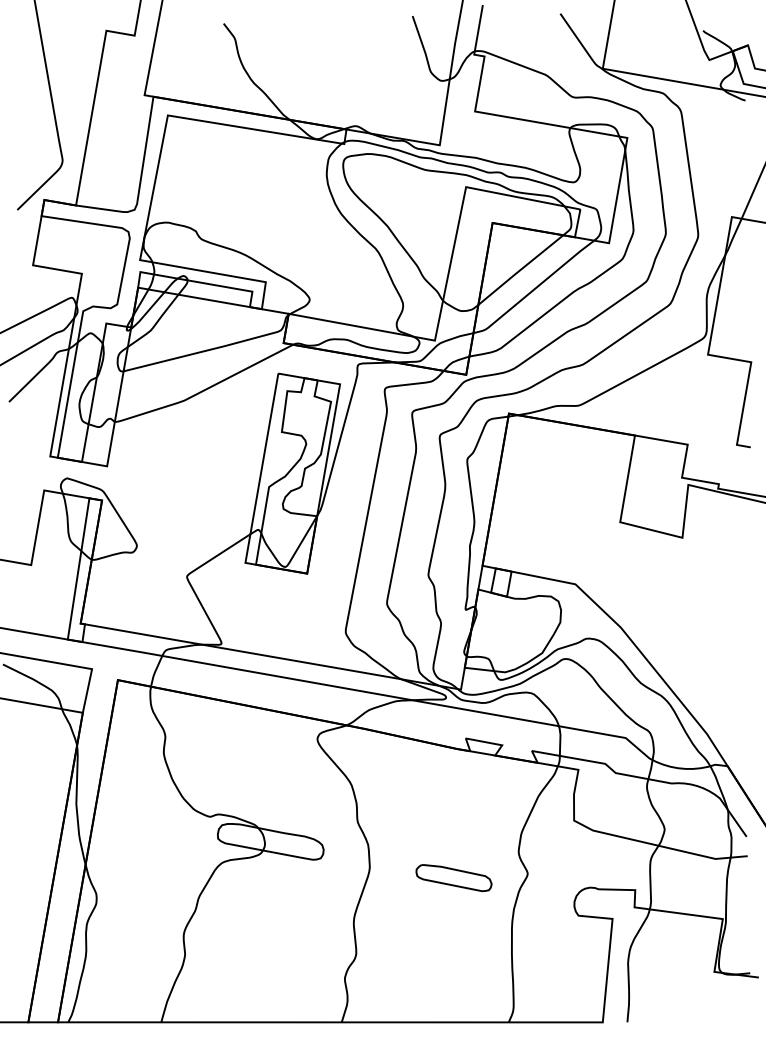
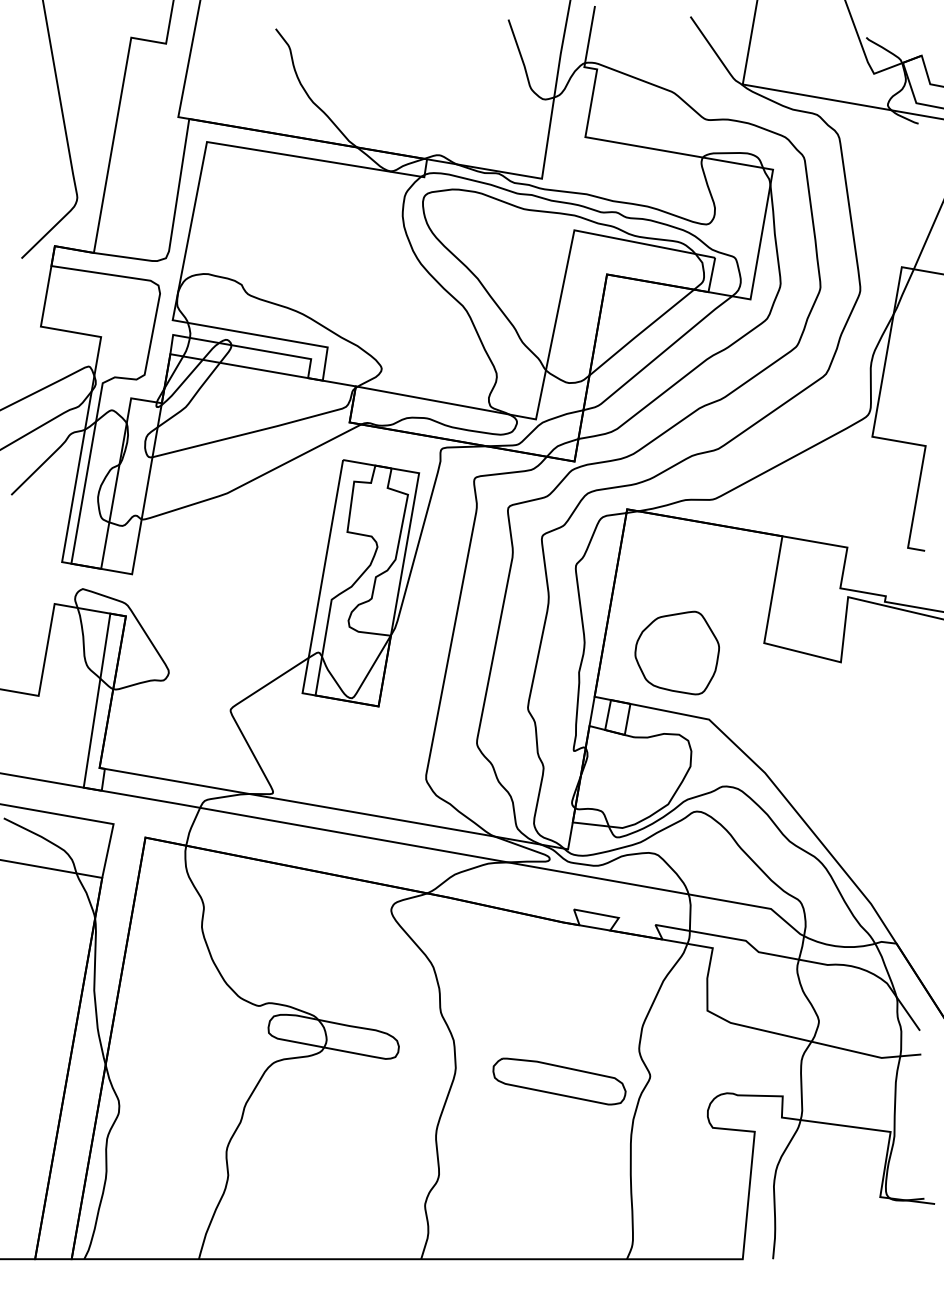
part: (549, 529) -> (677, 652), added
part: (453, 877) -> (558, 1080), size x1.43

